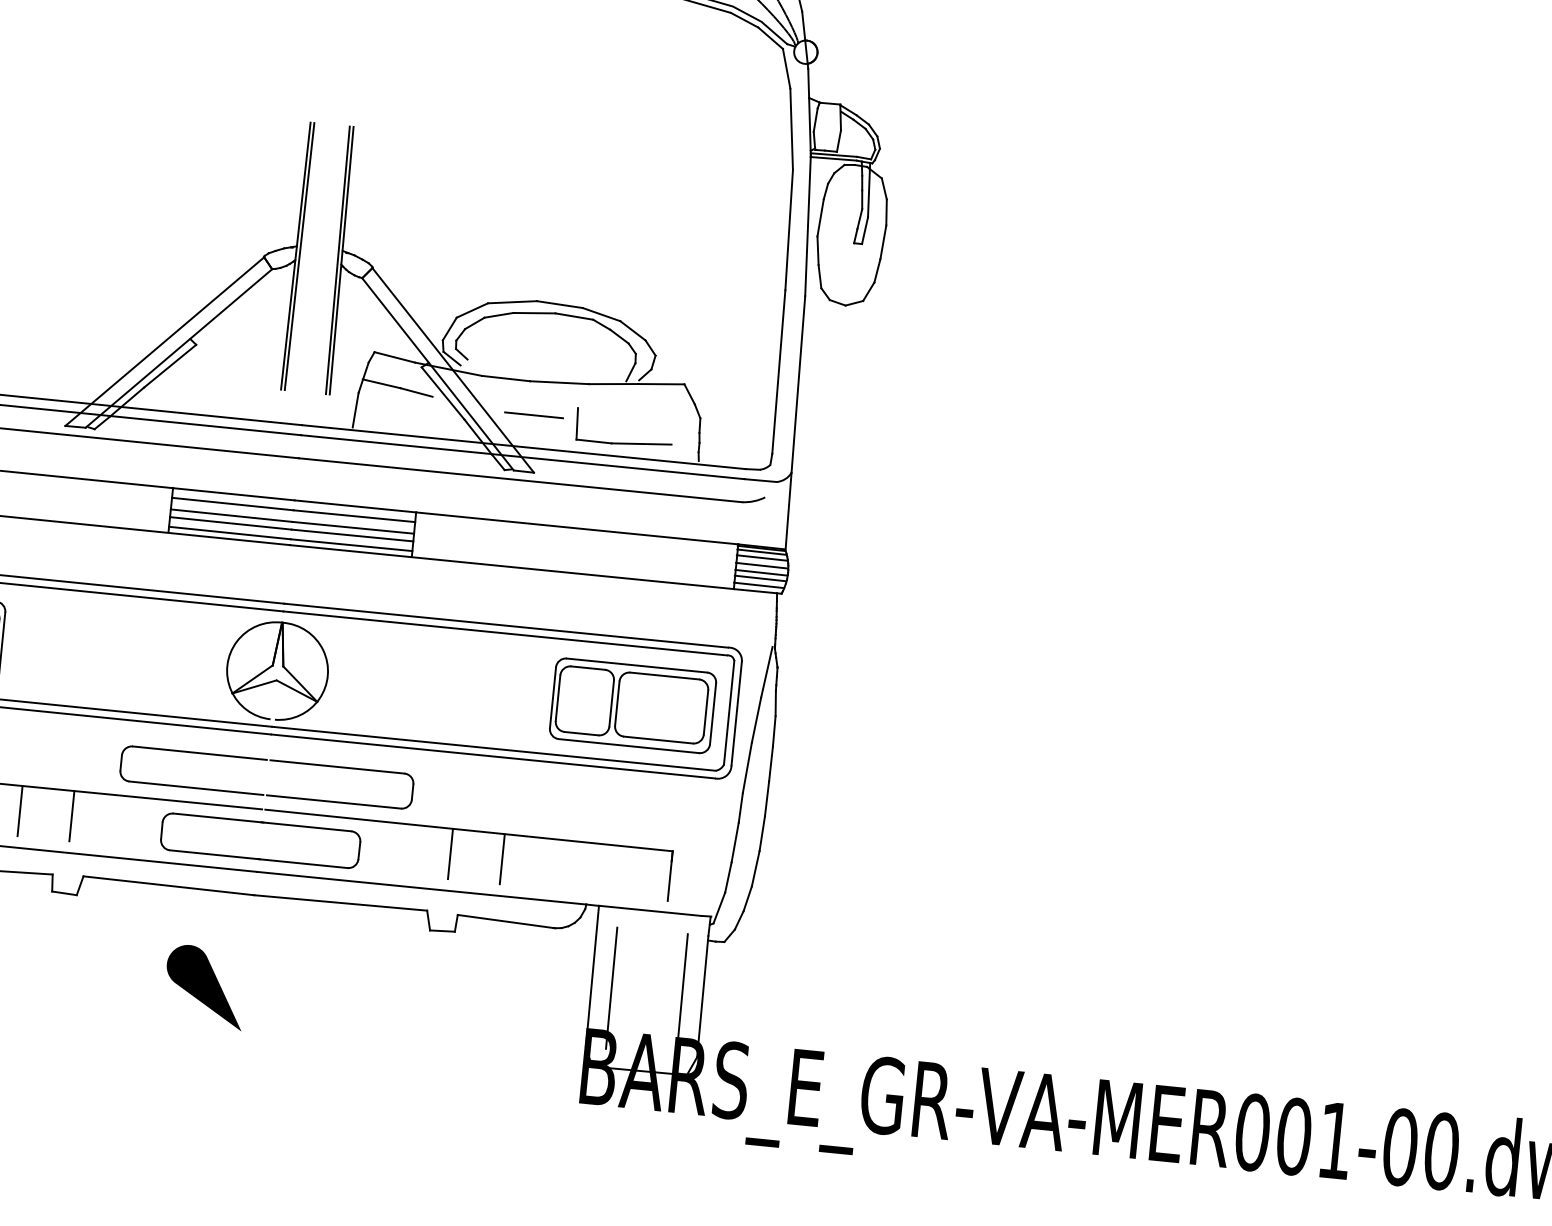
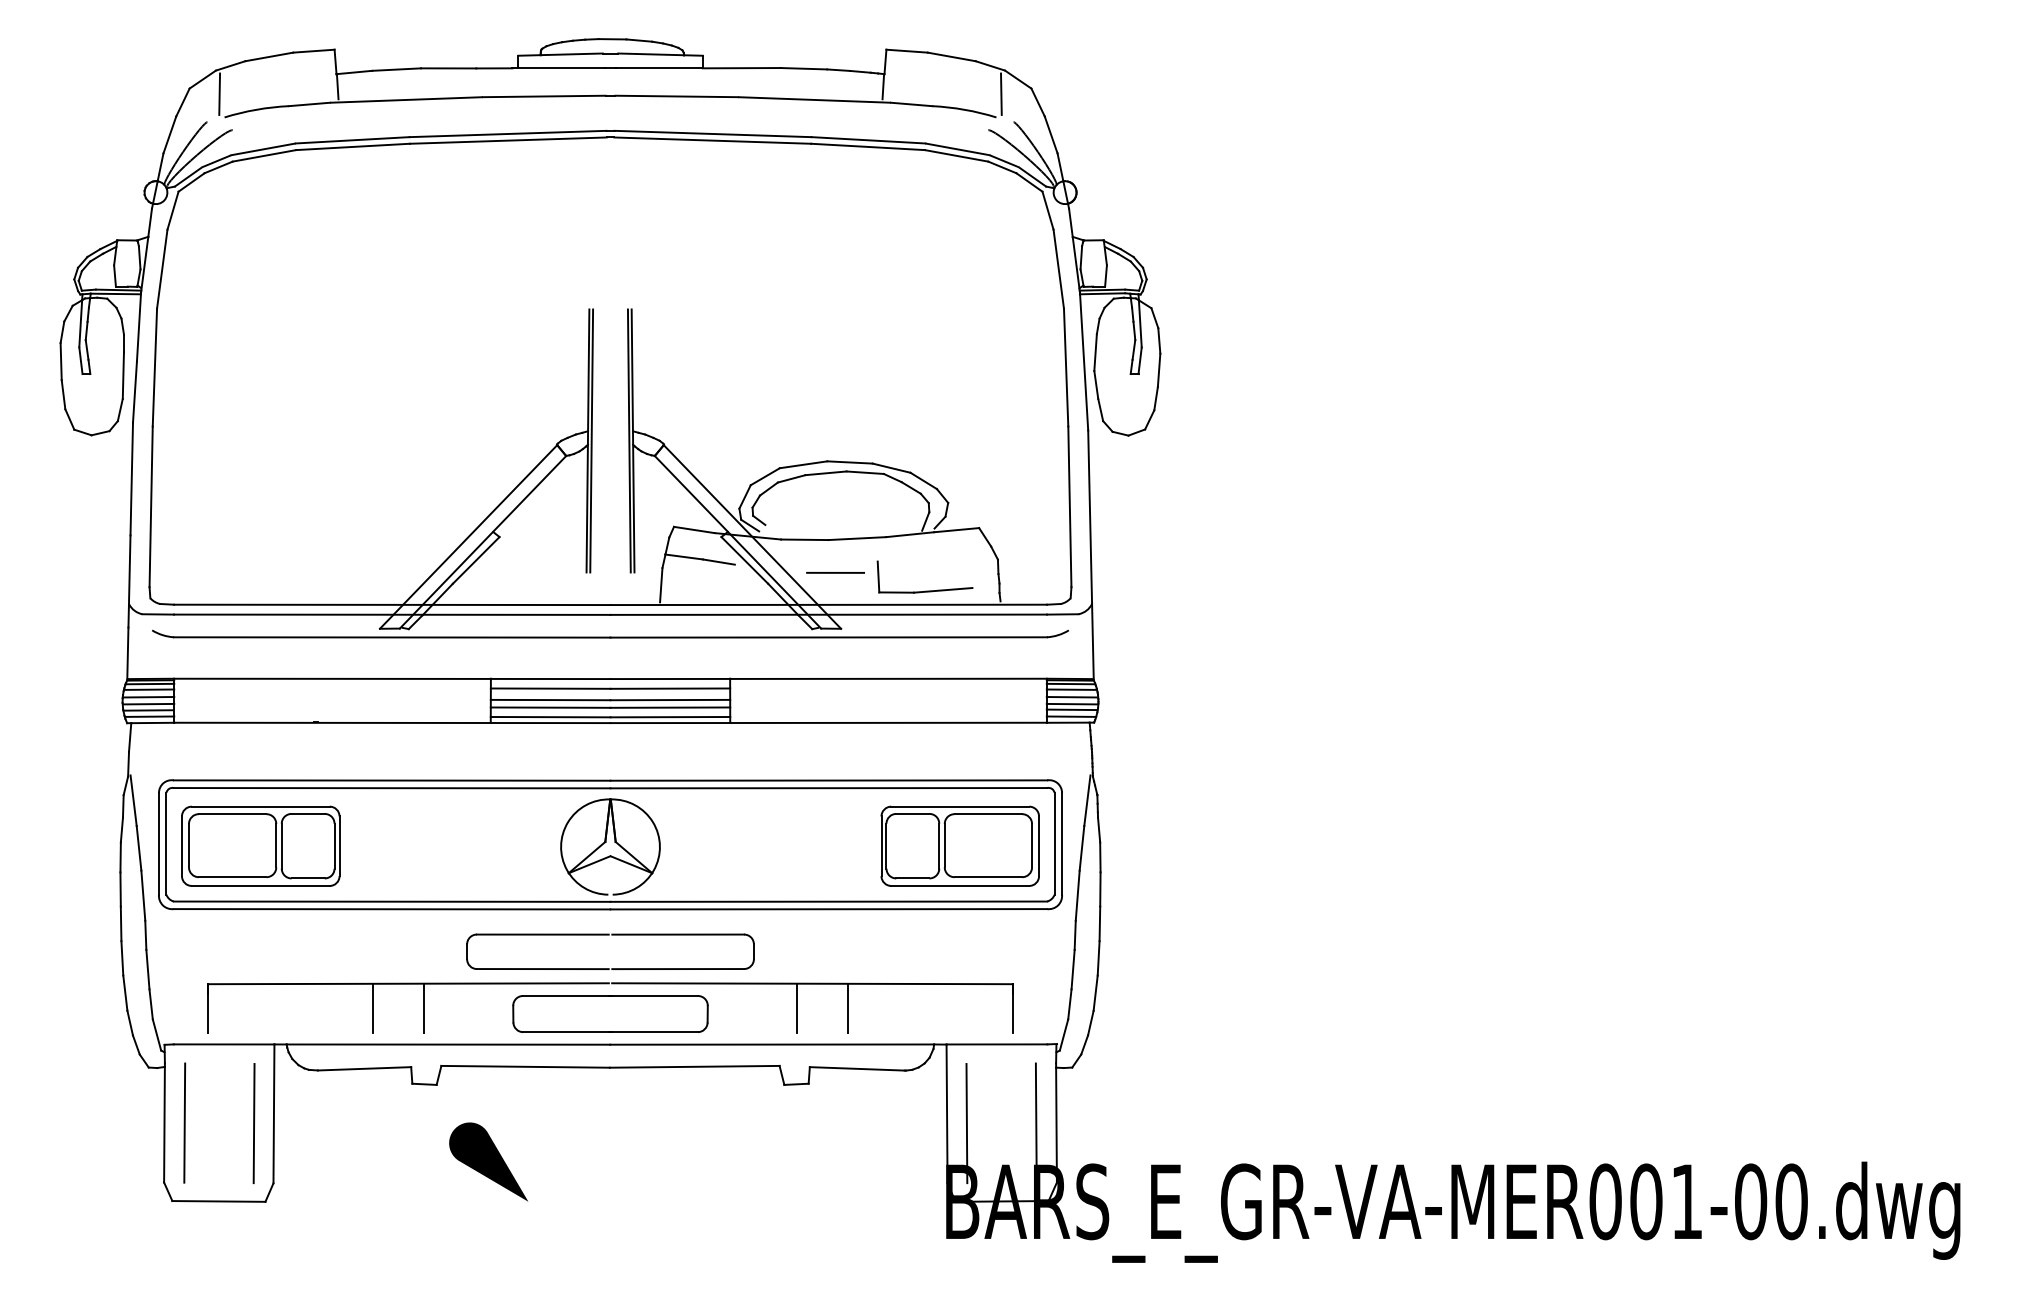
part: (204, 986) -> (488, 1161), moved

